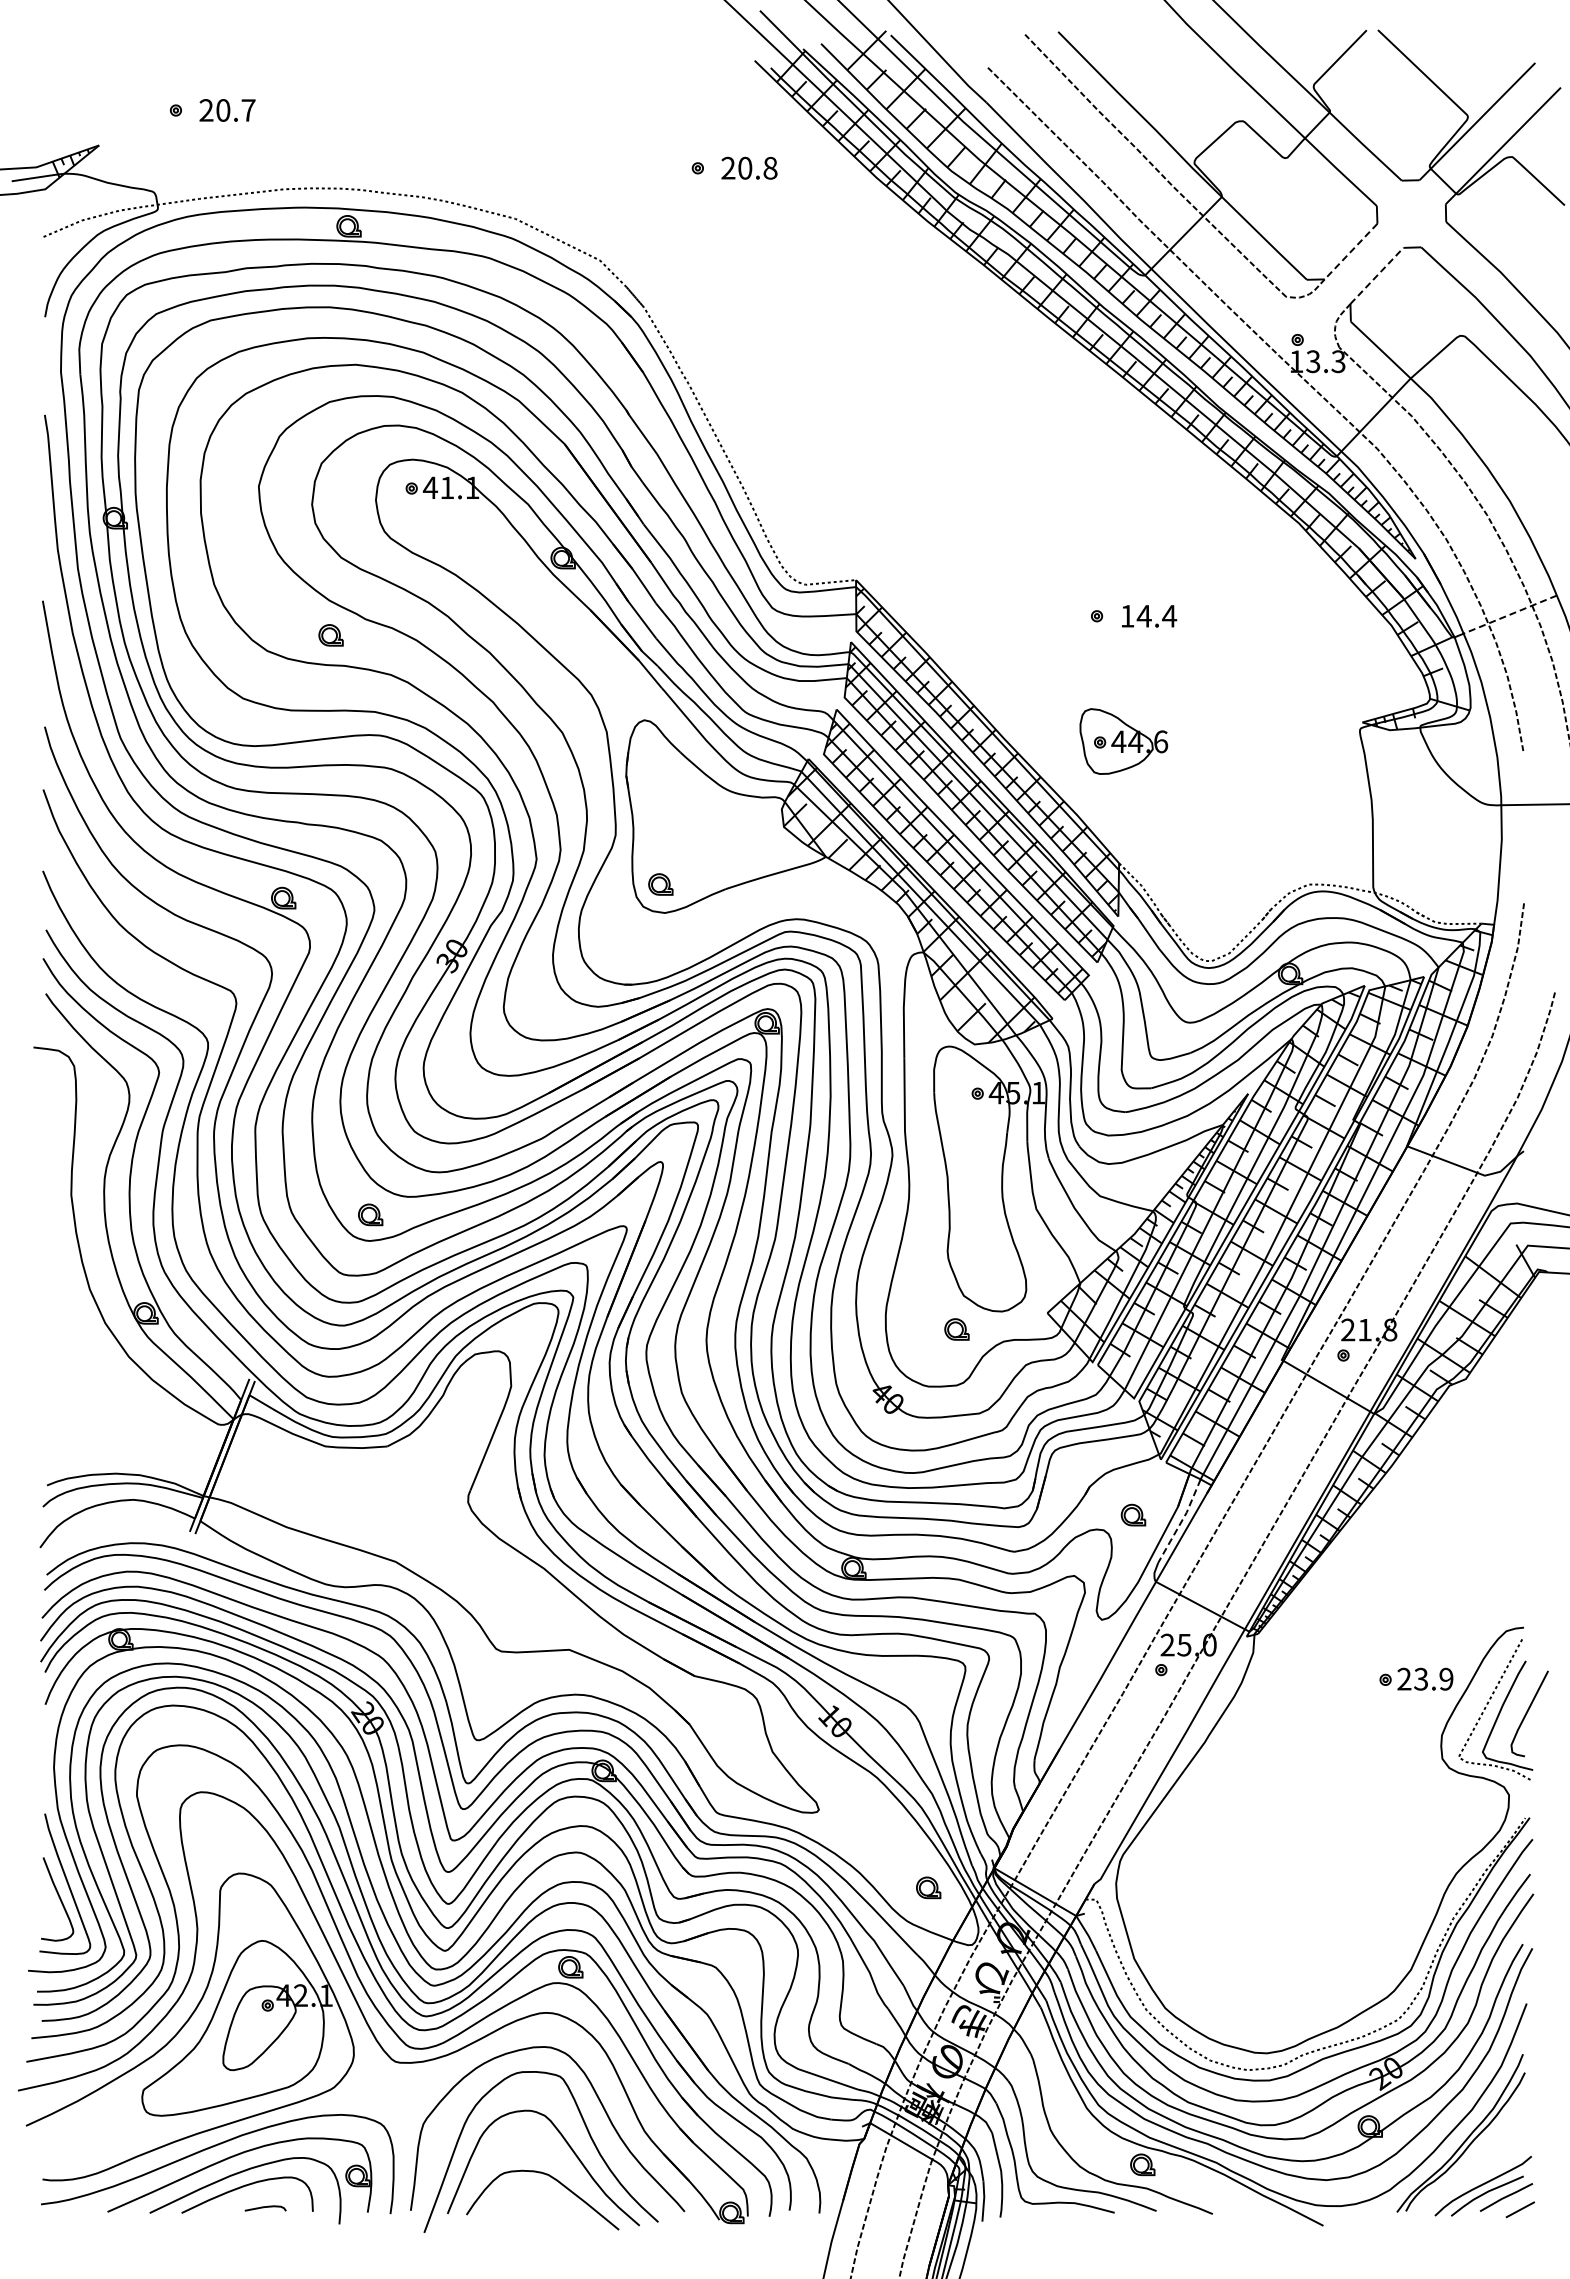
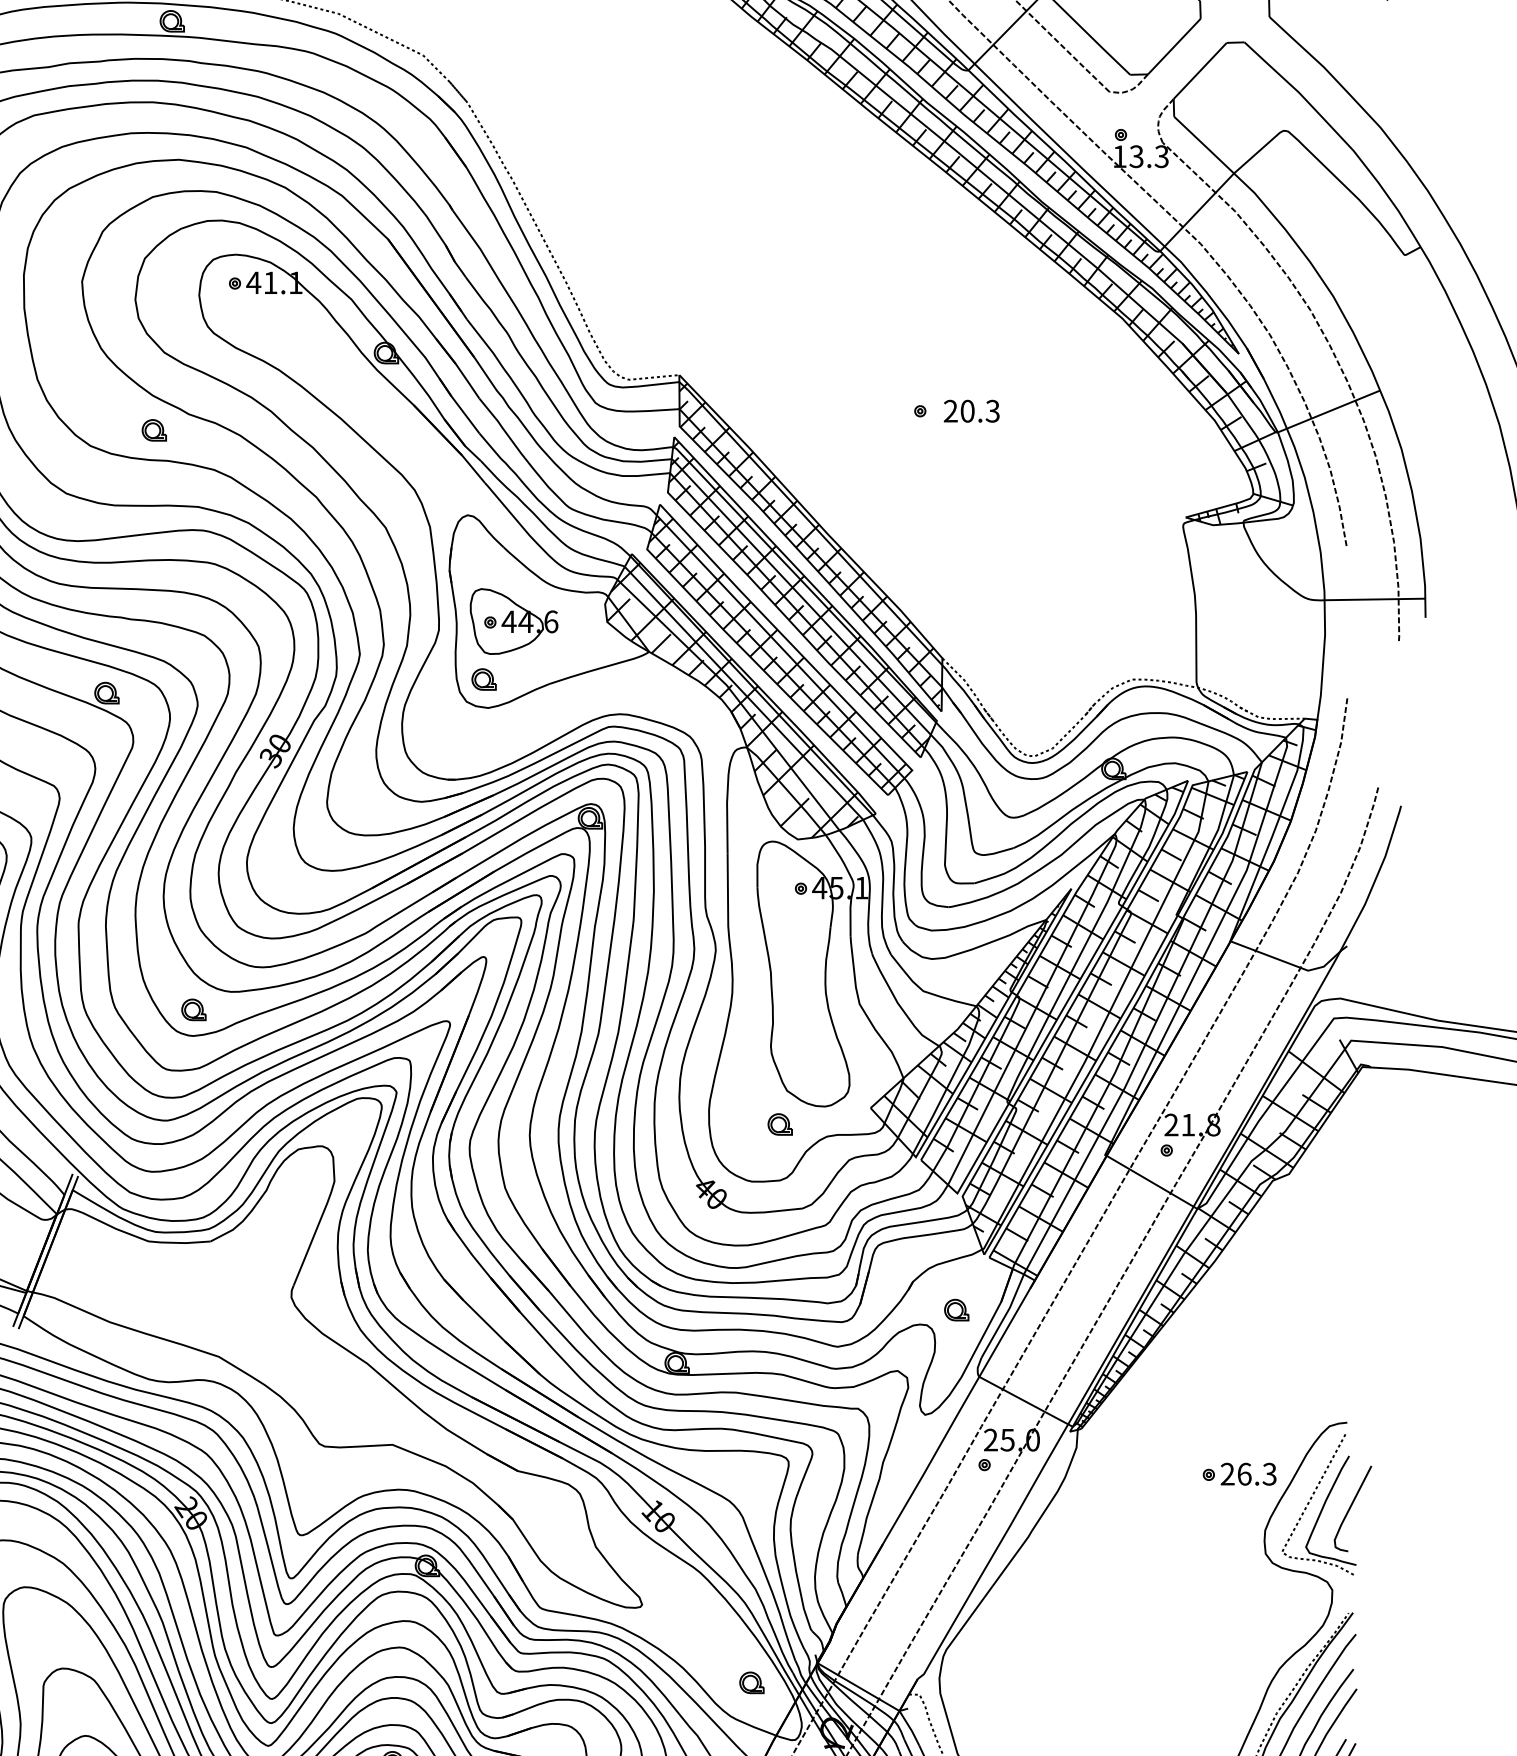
line: (1350, 251) -> (1173, 46), dashed -> solid
line: (1376, 275) -> (1199, 70), dashed -> solid
line: (1509, 614) -> (1332, 409), dashed -> solid
text: (1148, 615) -> (971, 410), 14.4 -> 20.3
part: (1123, 741) -> (513, 621), moved
line: (1181, 1521) -> (1004, 1316), dashed -> solid
text: (1433, 1678) -> (1256, 1473), 23.9 -> 26.3

